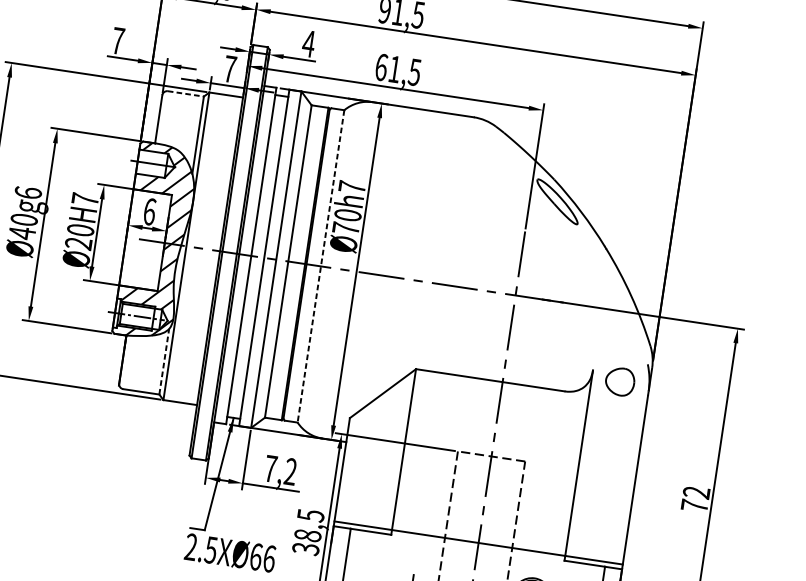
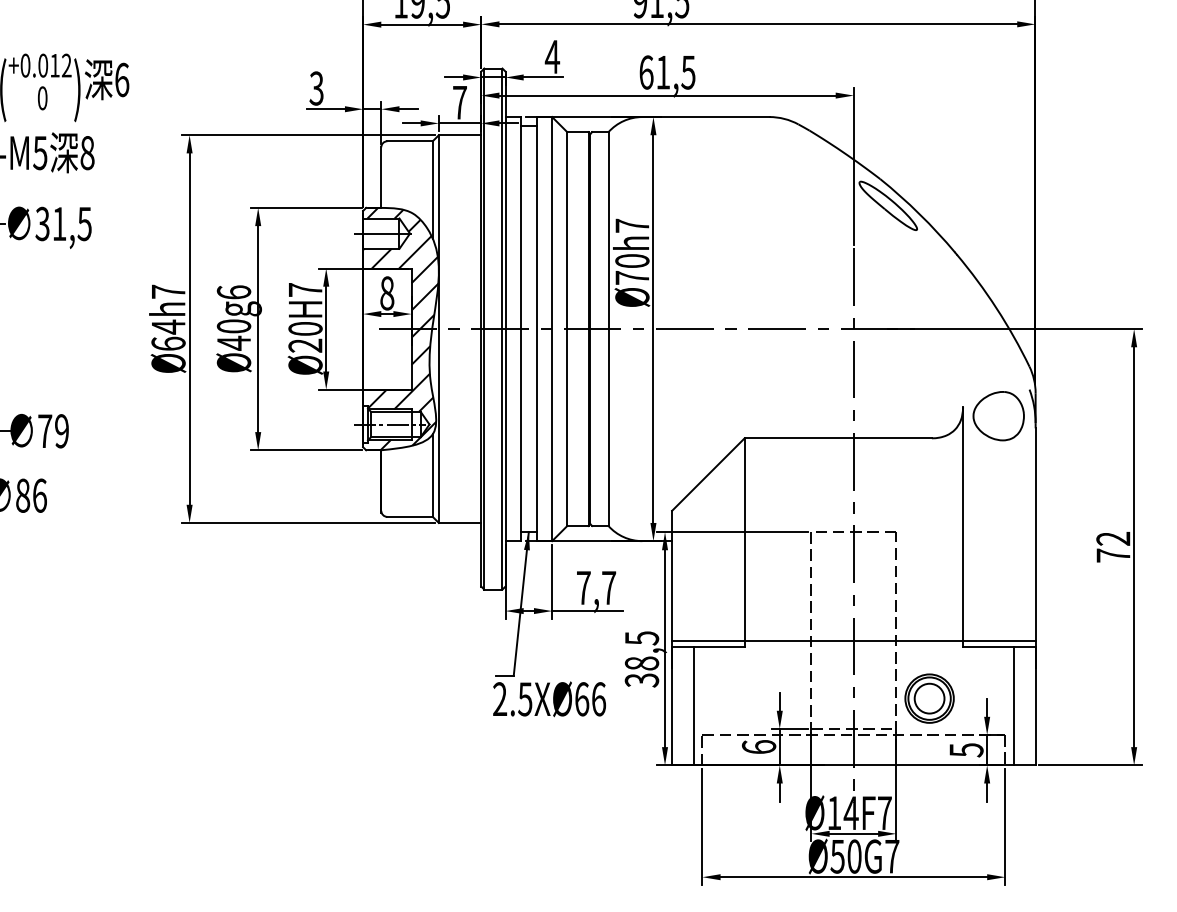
text: (117, 40) -> (316, 88), 7 -> 3
line: (186, 94) -> (410, 141), dashed -> solid
text: (149, 211) -> (387, 293), 6 -> 8
line: (320, 266) -> (608, 329), dashed -> solid
line: (164, 361) -> (432, 475), dashed -> solid
part: (619, 381) -> (998, 416), size x1.43
text: (291, 471) -> (609, 587), 7,2 -> 7,7

